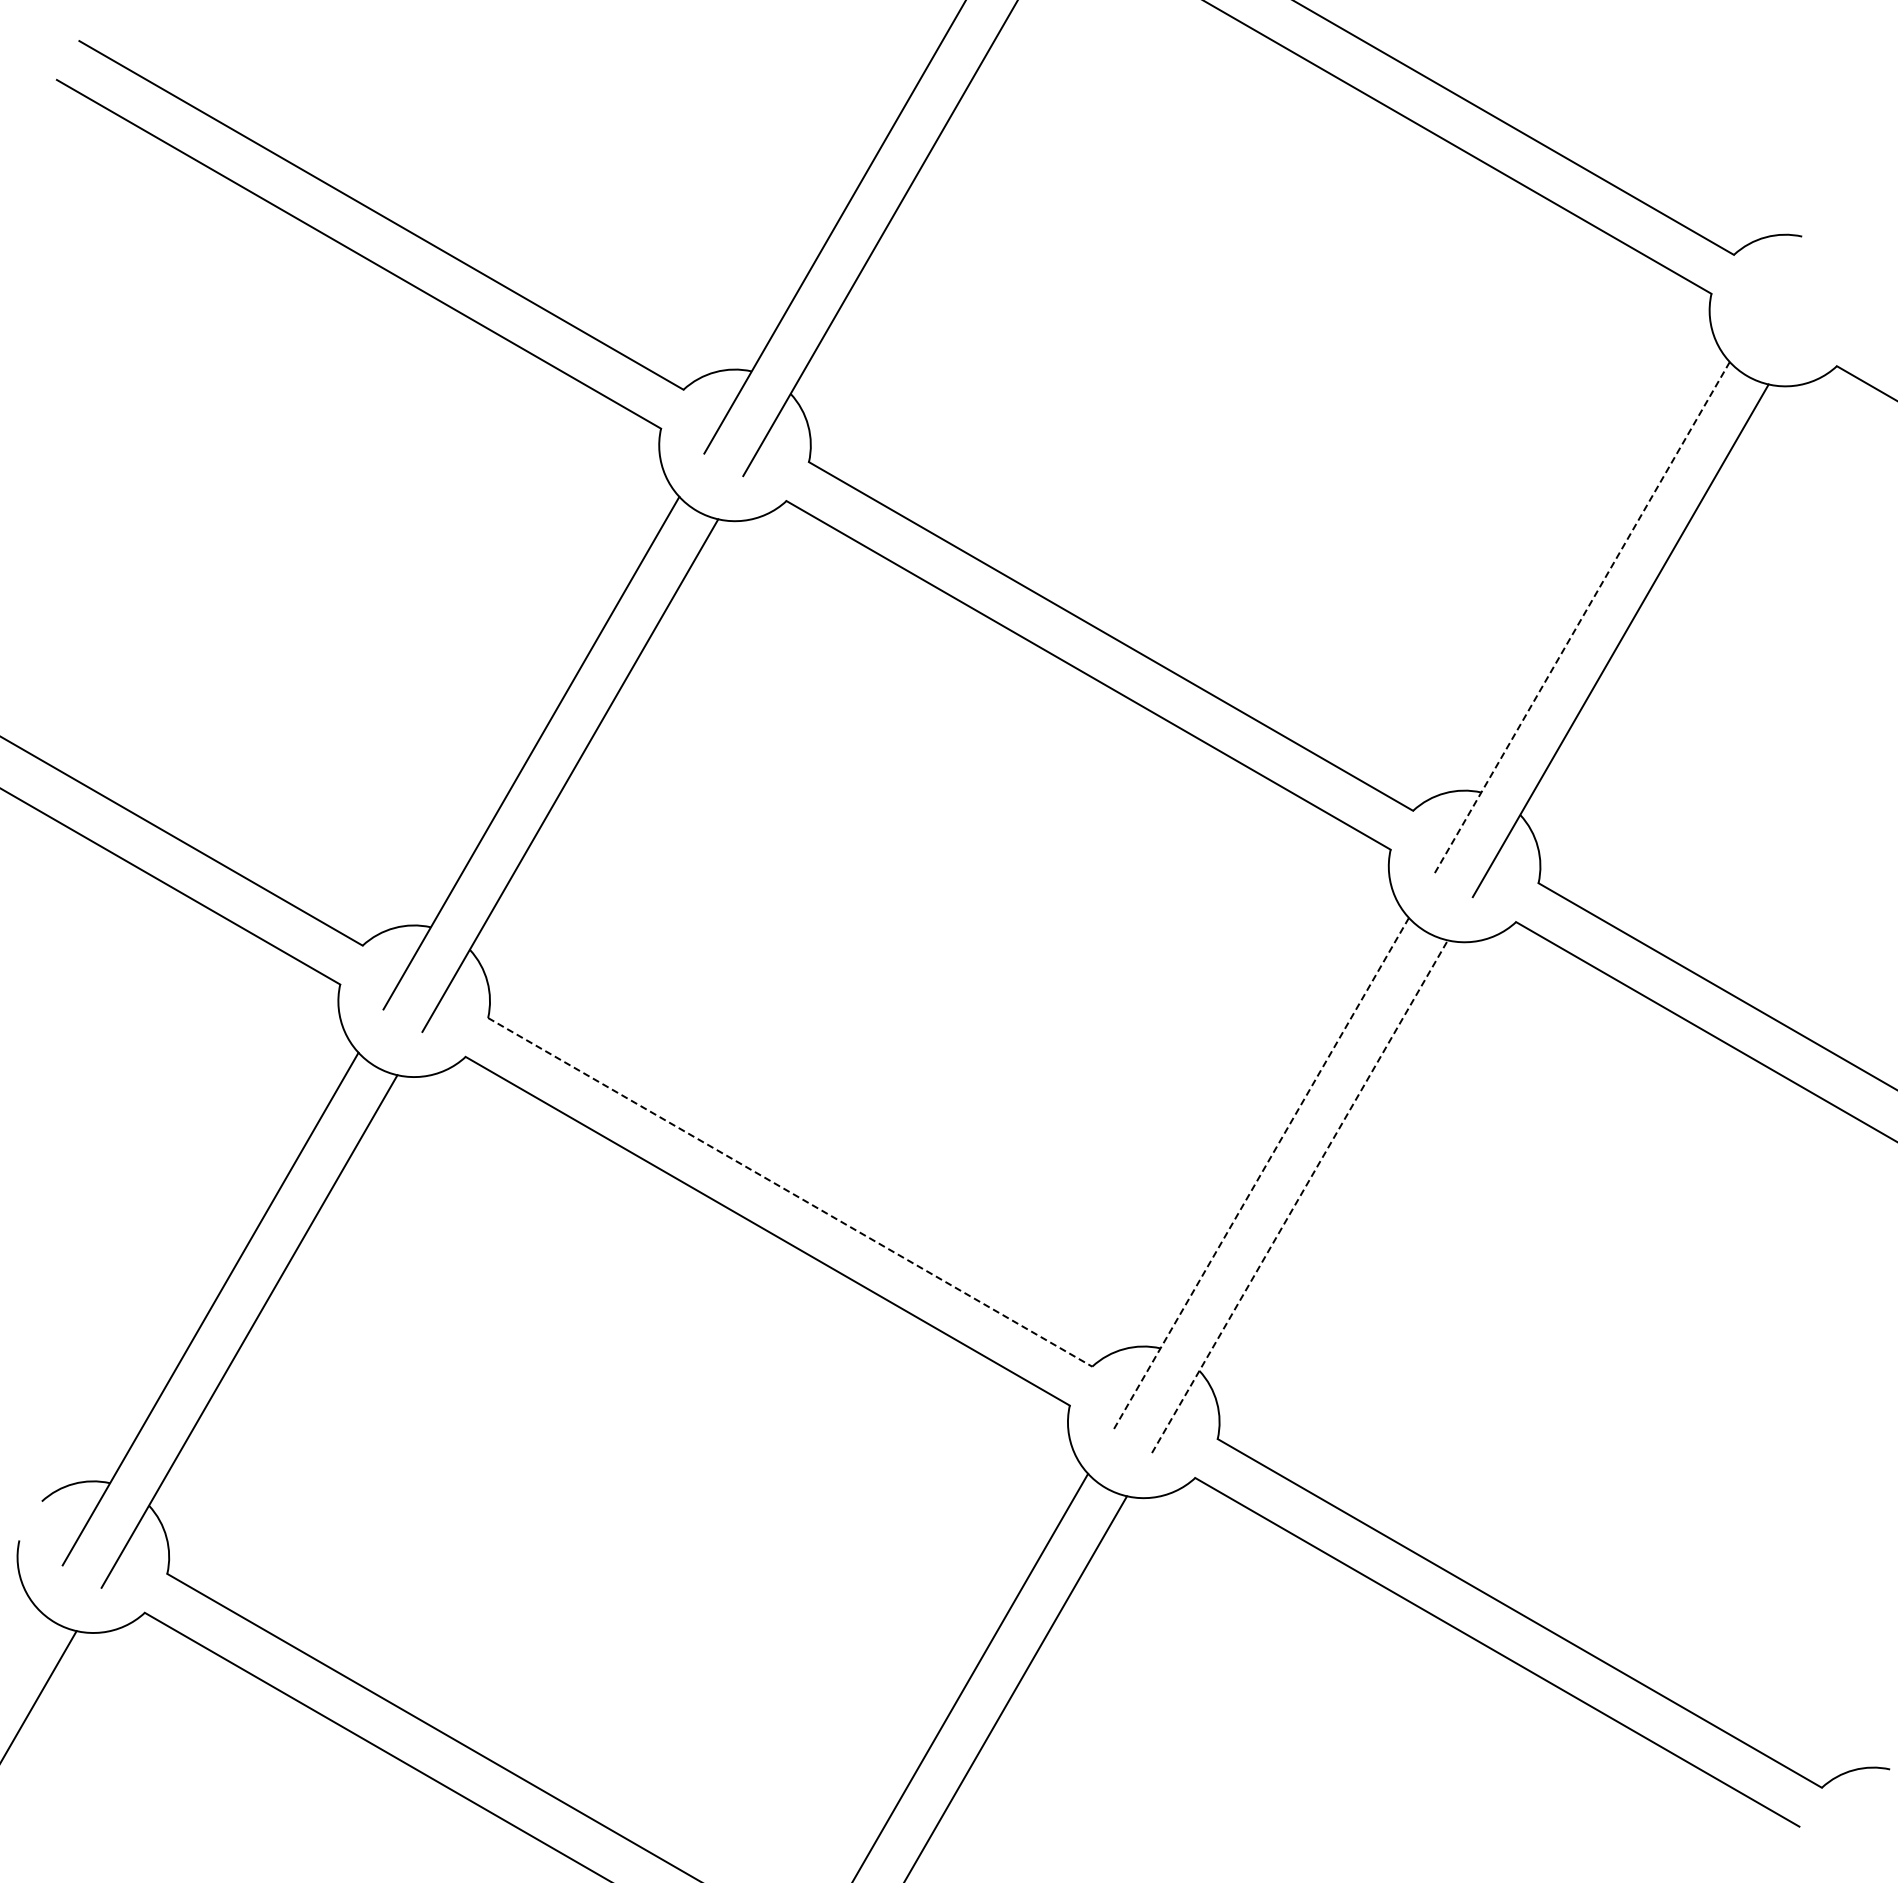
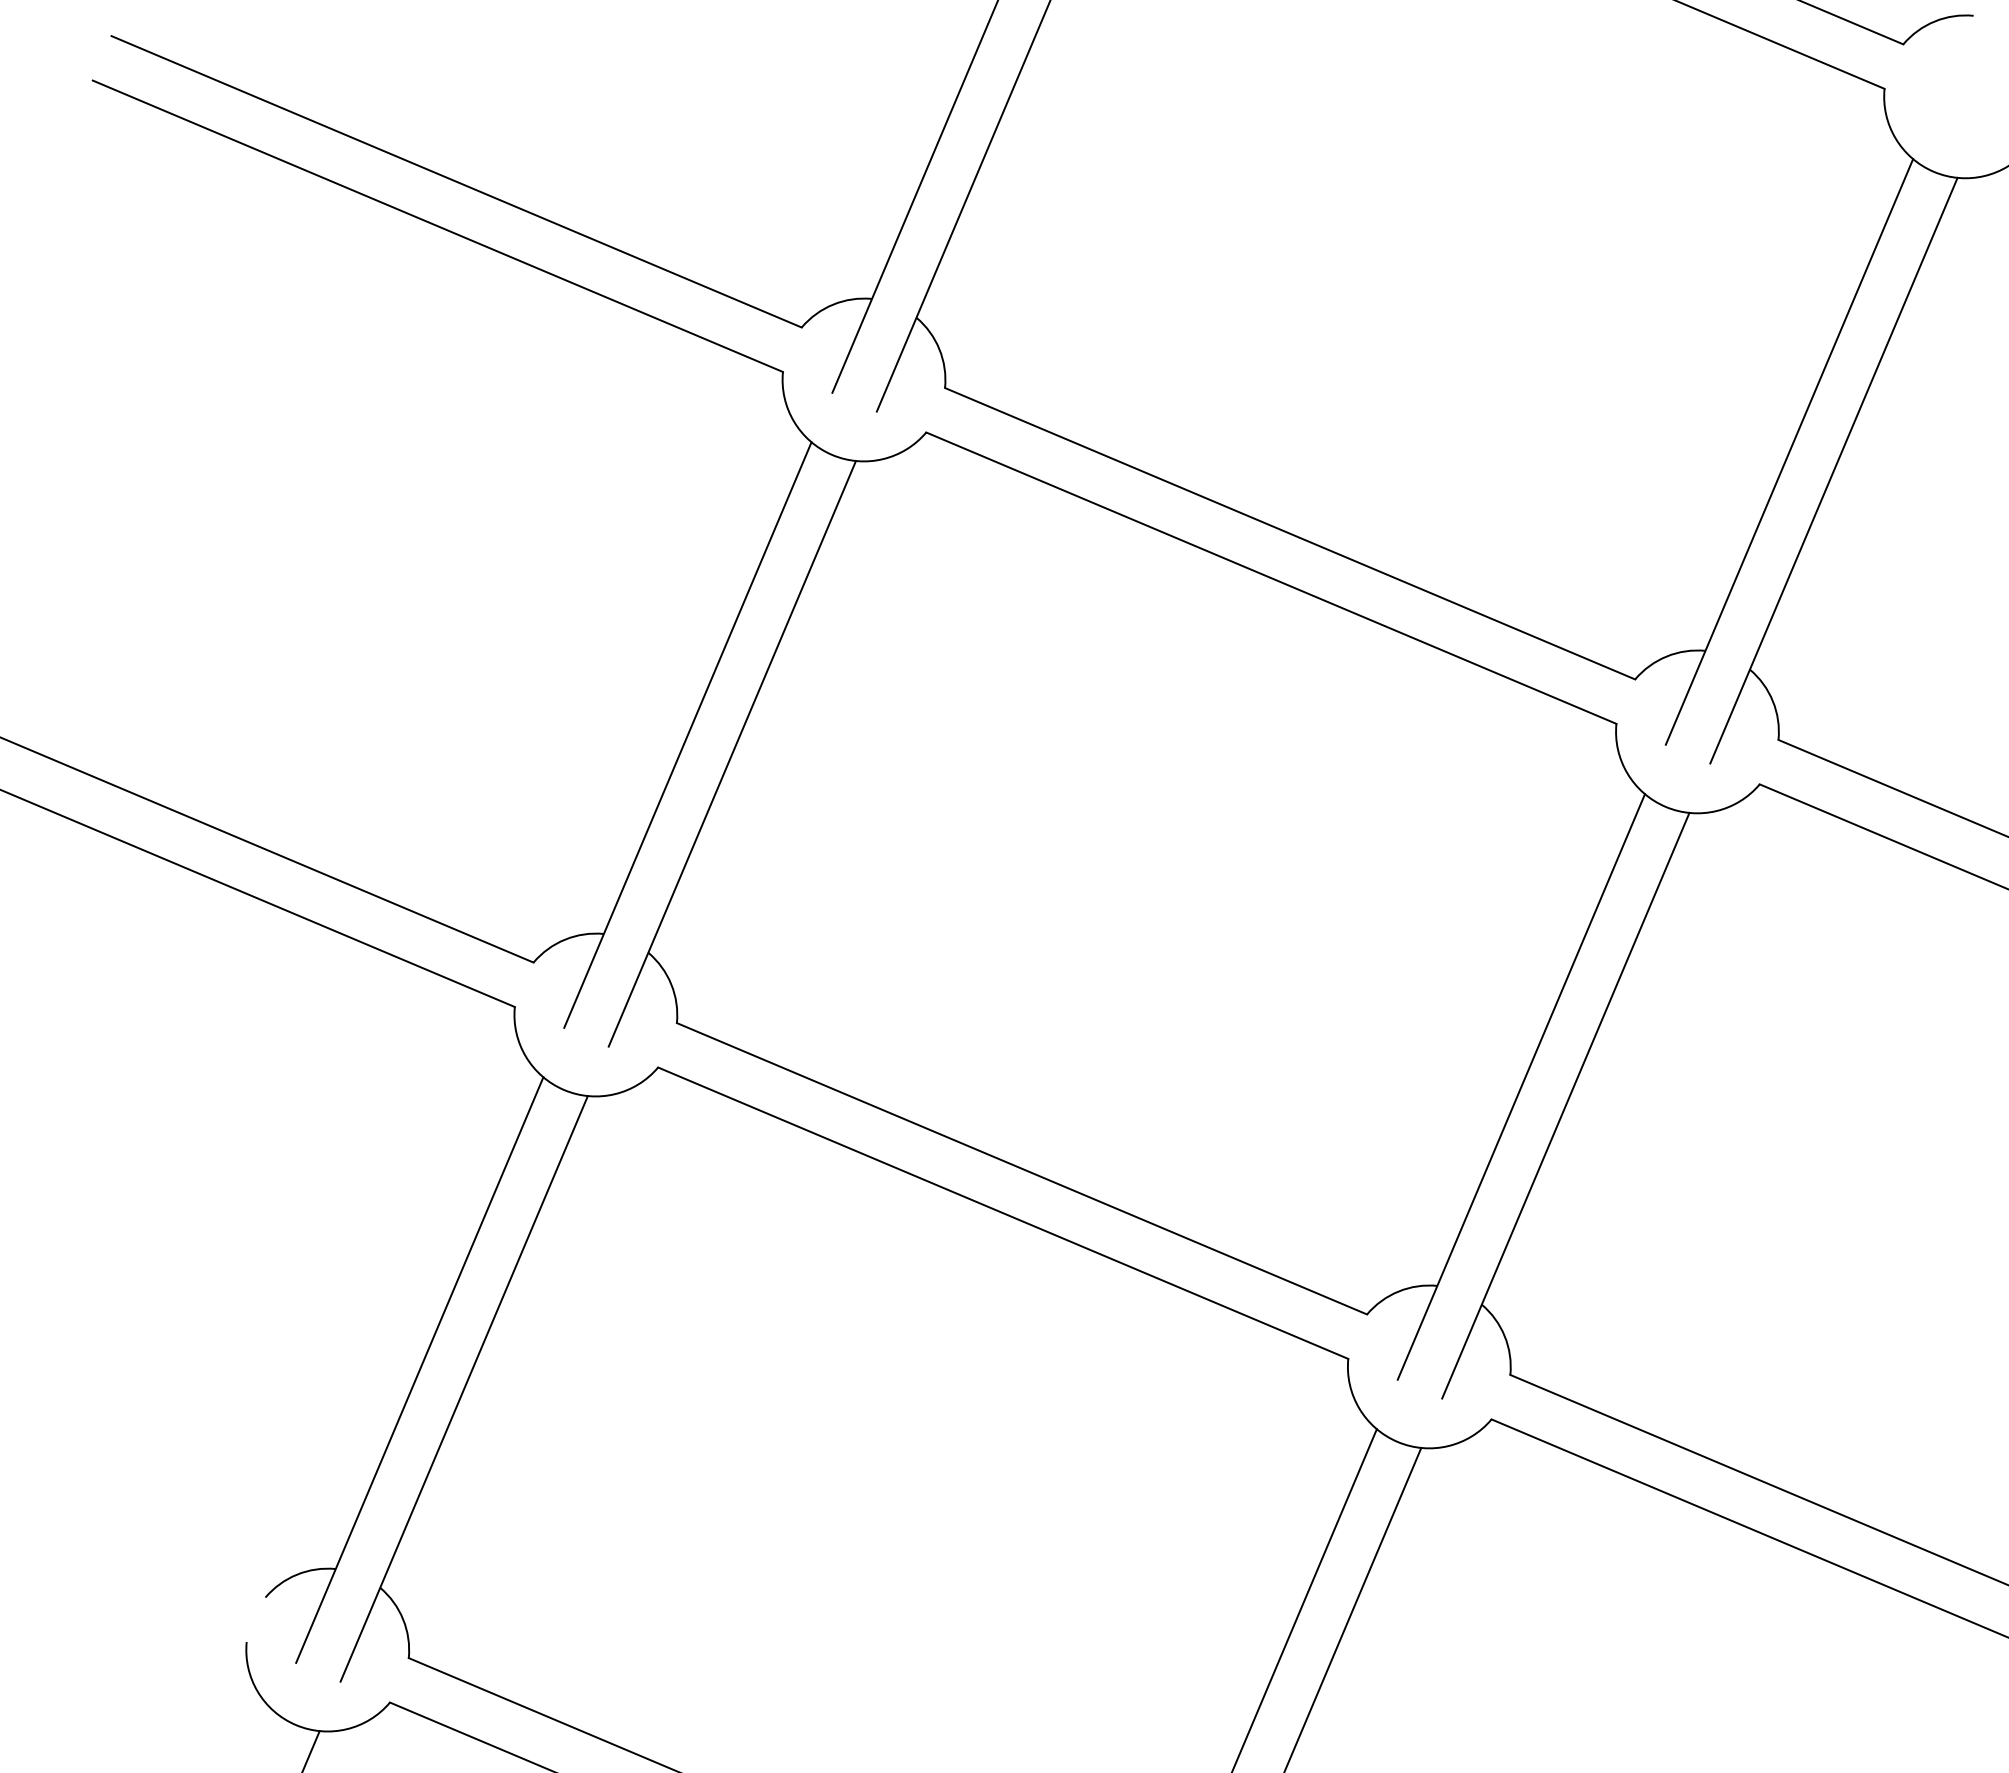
line: (1581, 618) -> (1789, 452), dashed -> solid
line: (1261, 1174) -> (1521, 1087), dashed -> solid
line: (790, 1192) -> (1022, 1168), dashed -> solid
line: (1299, 1196) -> (1565, 1105), dashed -> solid

